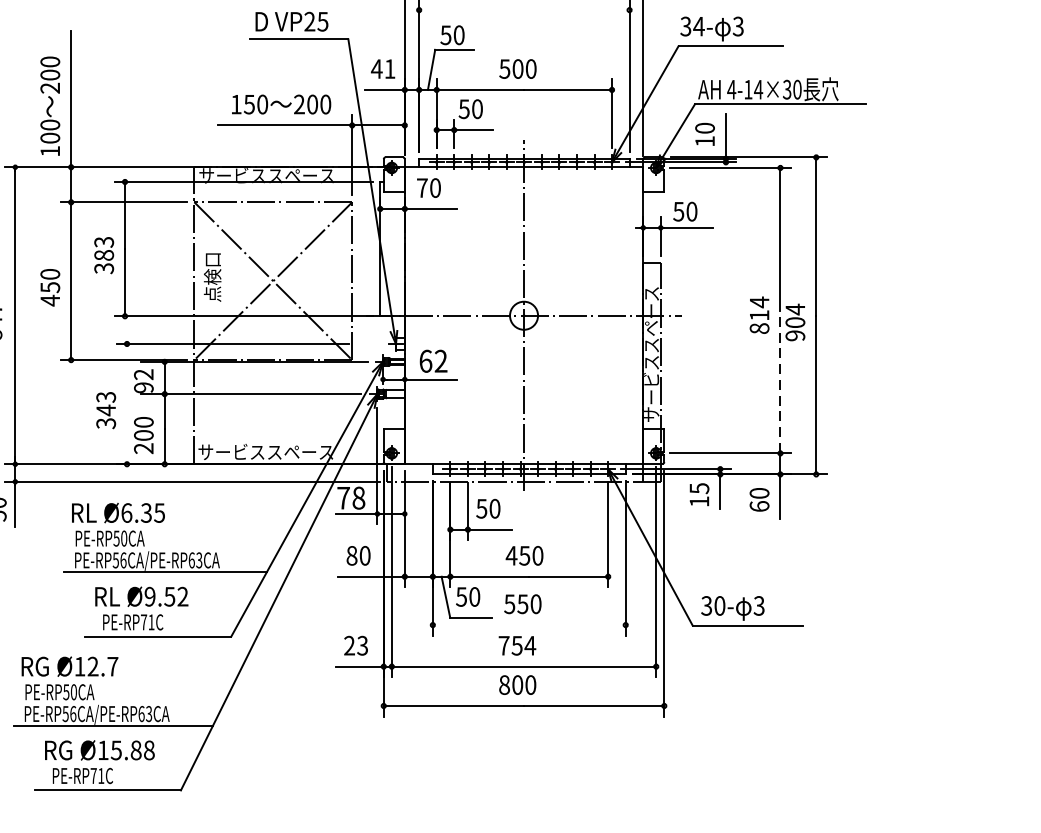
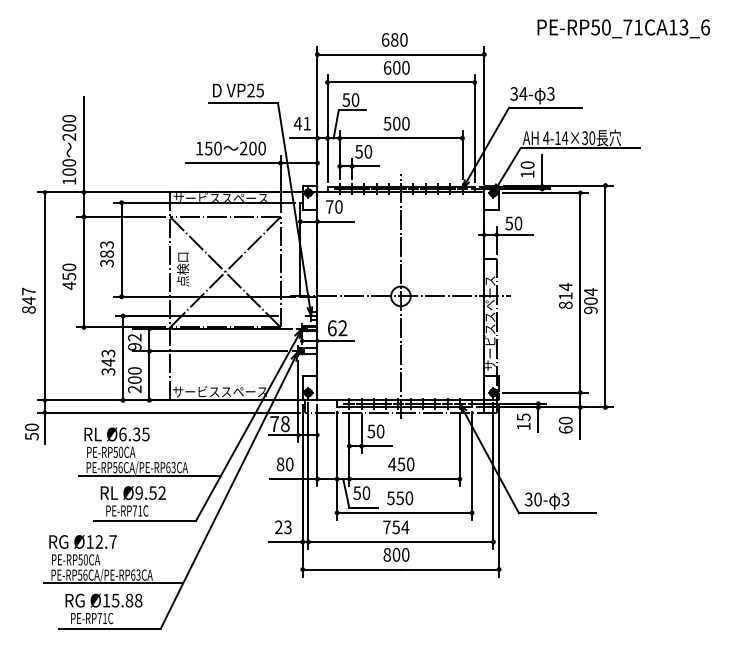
line: (524, 10) -> (401, 82), added
line: (780, 381) -> (580, 342), dashed -> solid
line: (127, 403) -> (123, 357), added
line: (529, 624) -> (404, 512), added

